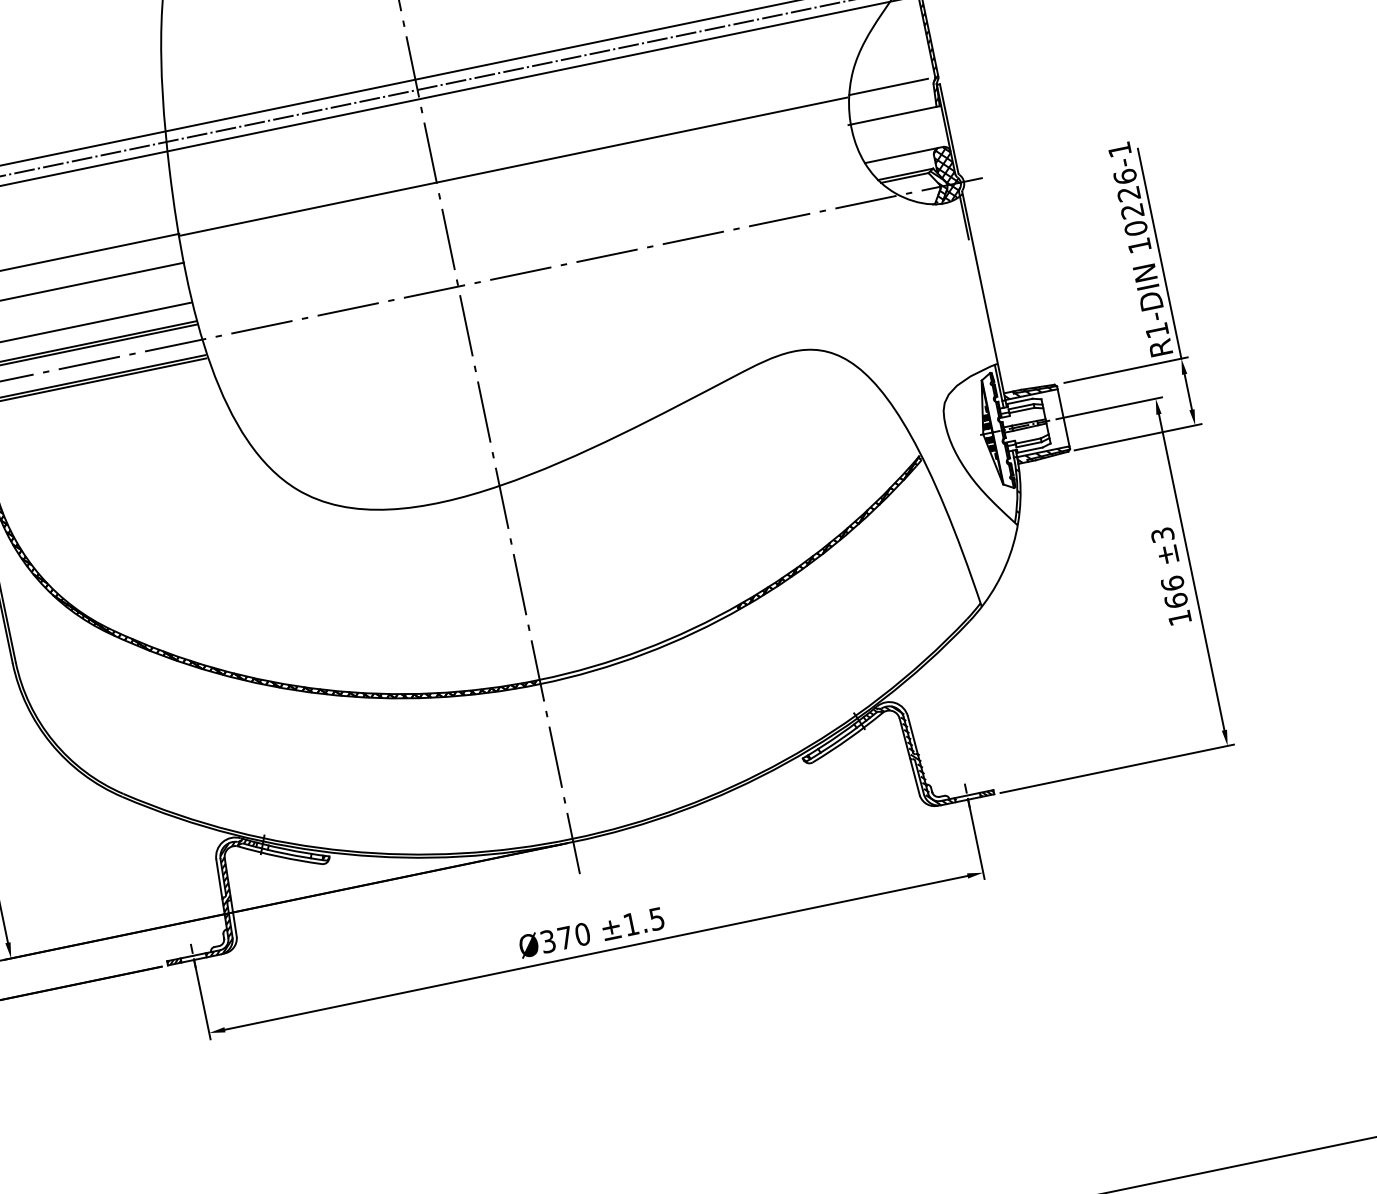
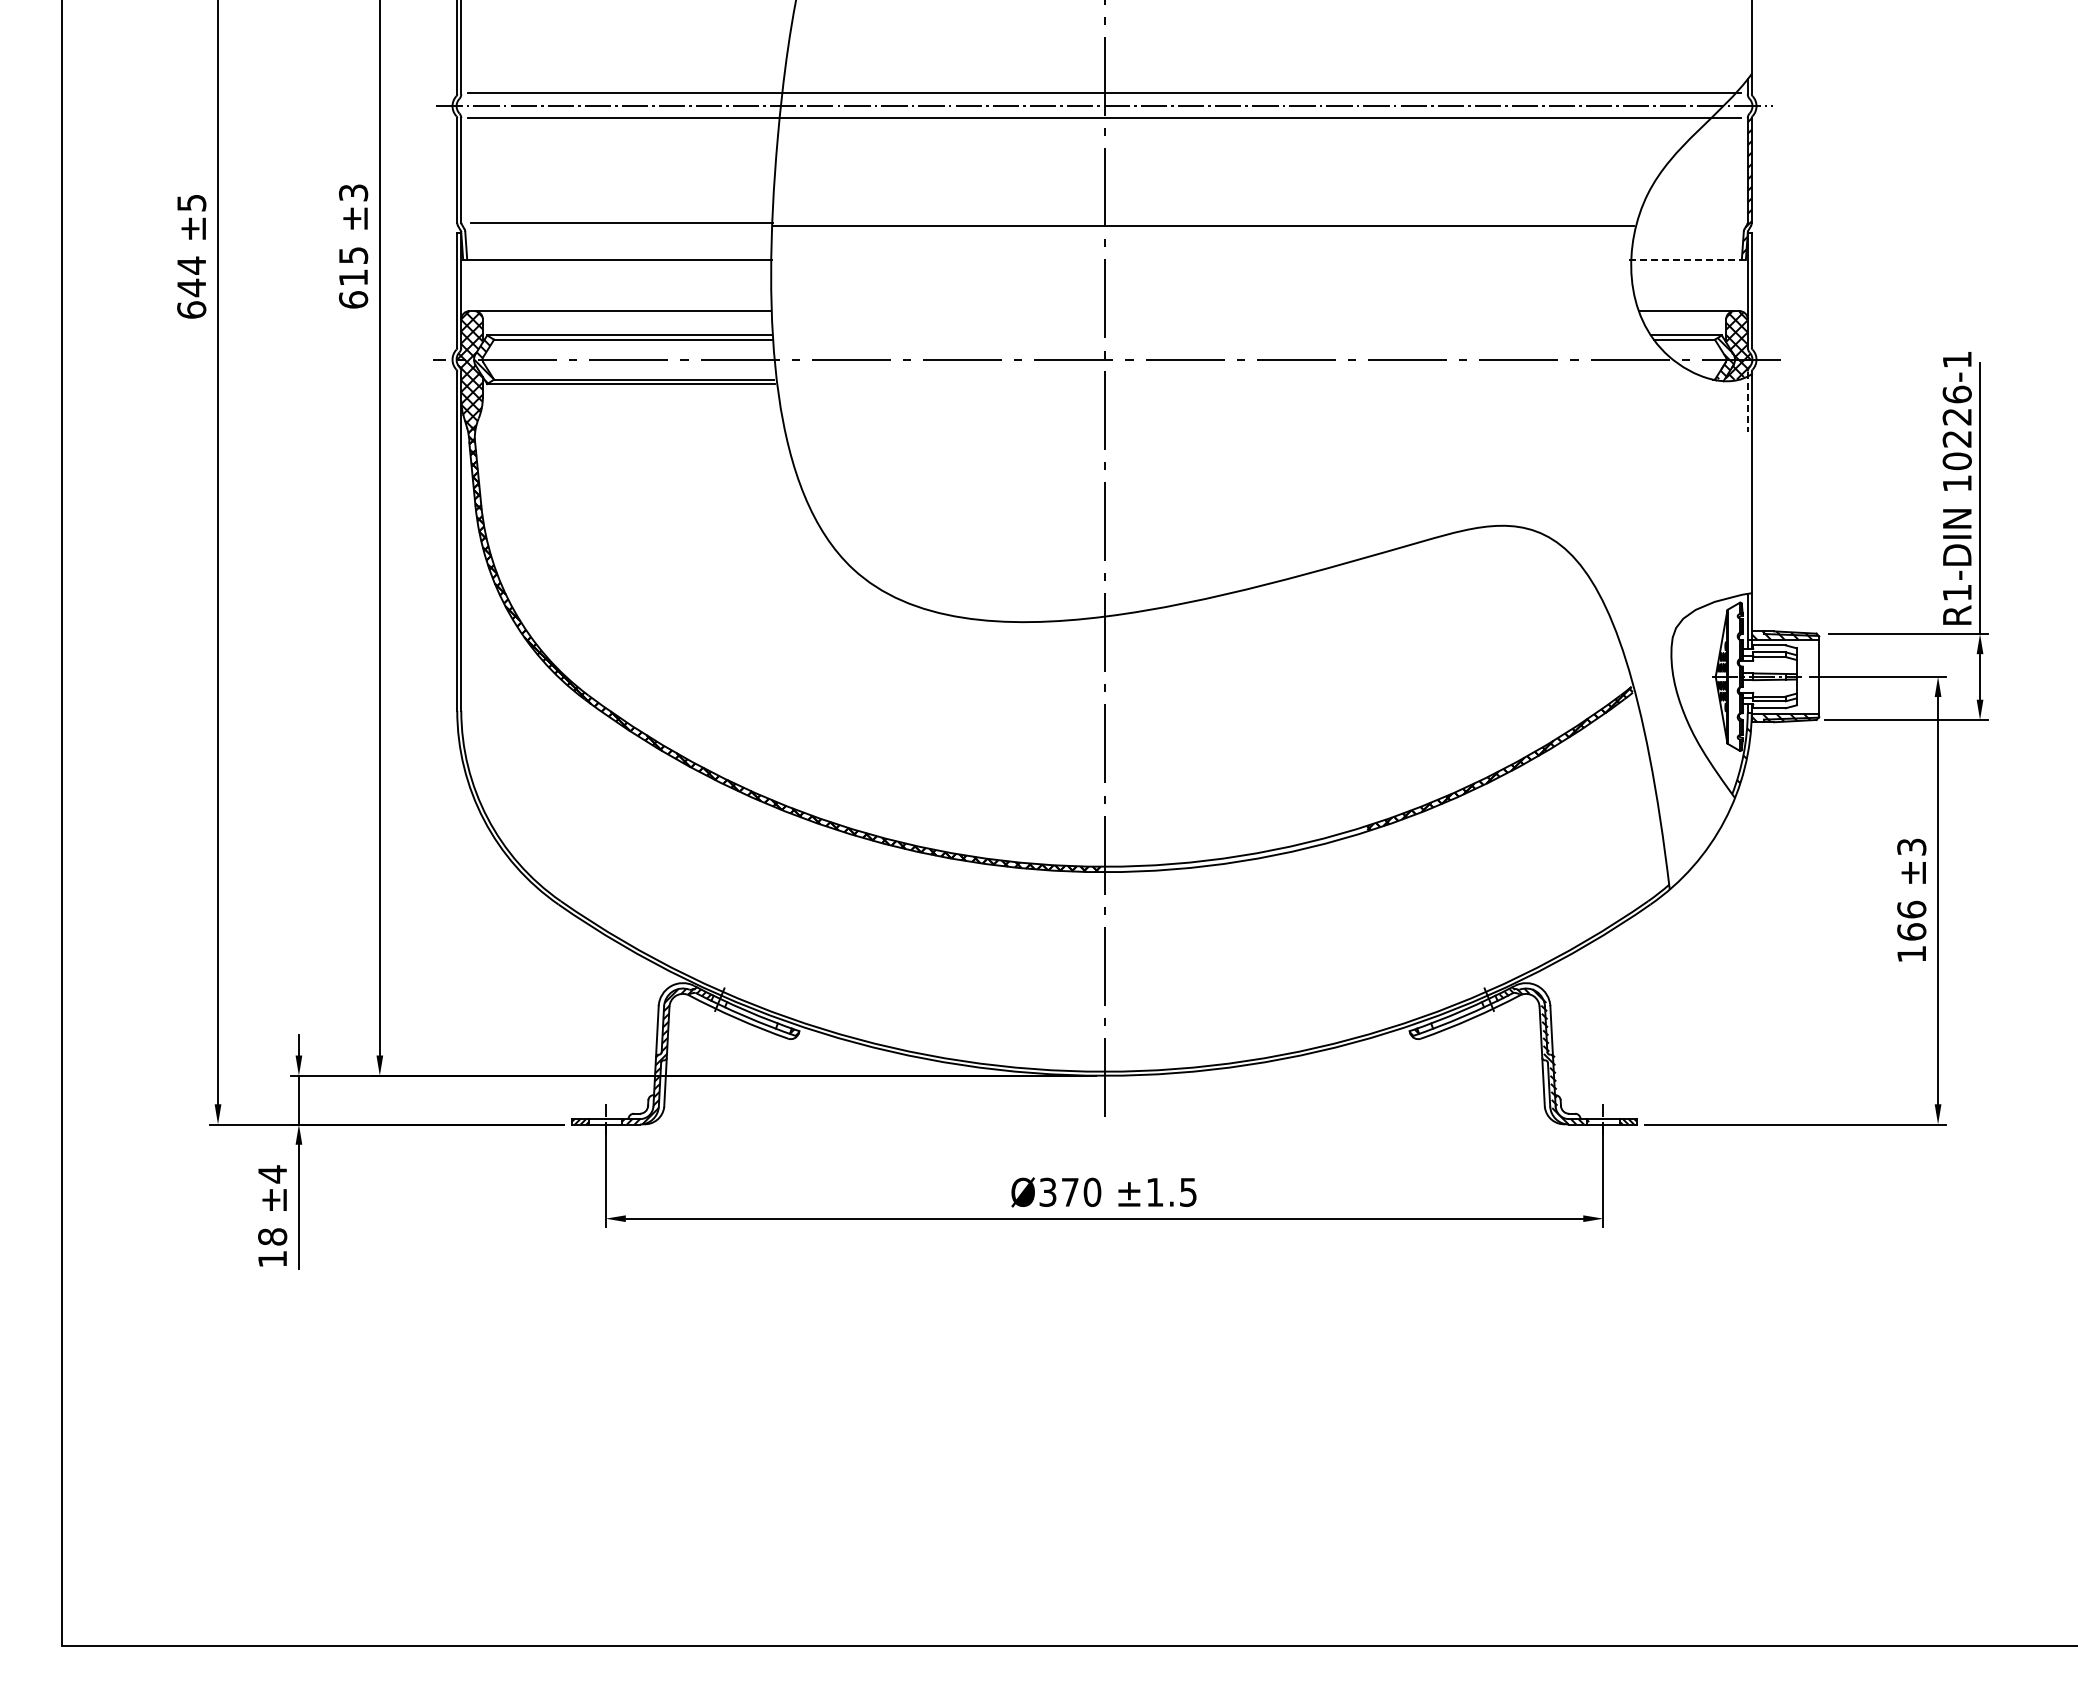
line: (888, 87) -> (1687, 223), removed
line: (894, 115) -> (1687, 259), solid -> dashed
line: (963, 216) -> (1747, 402), solid -> dashed

